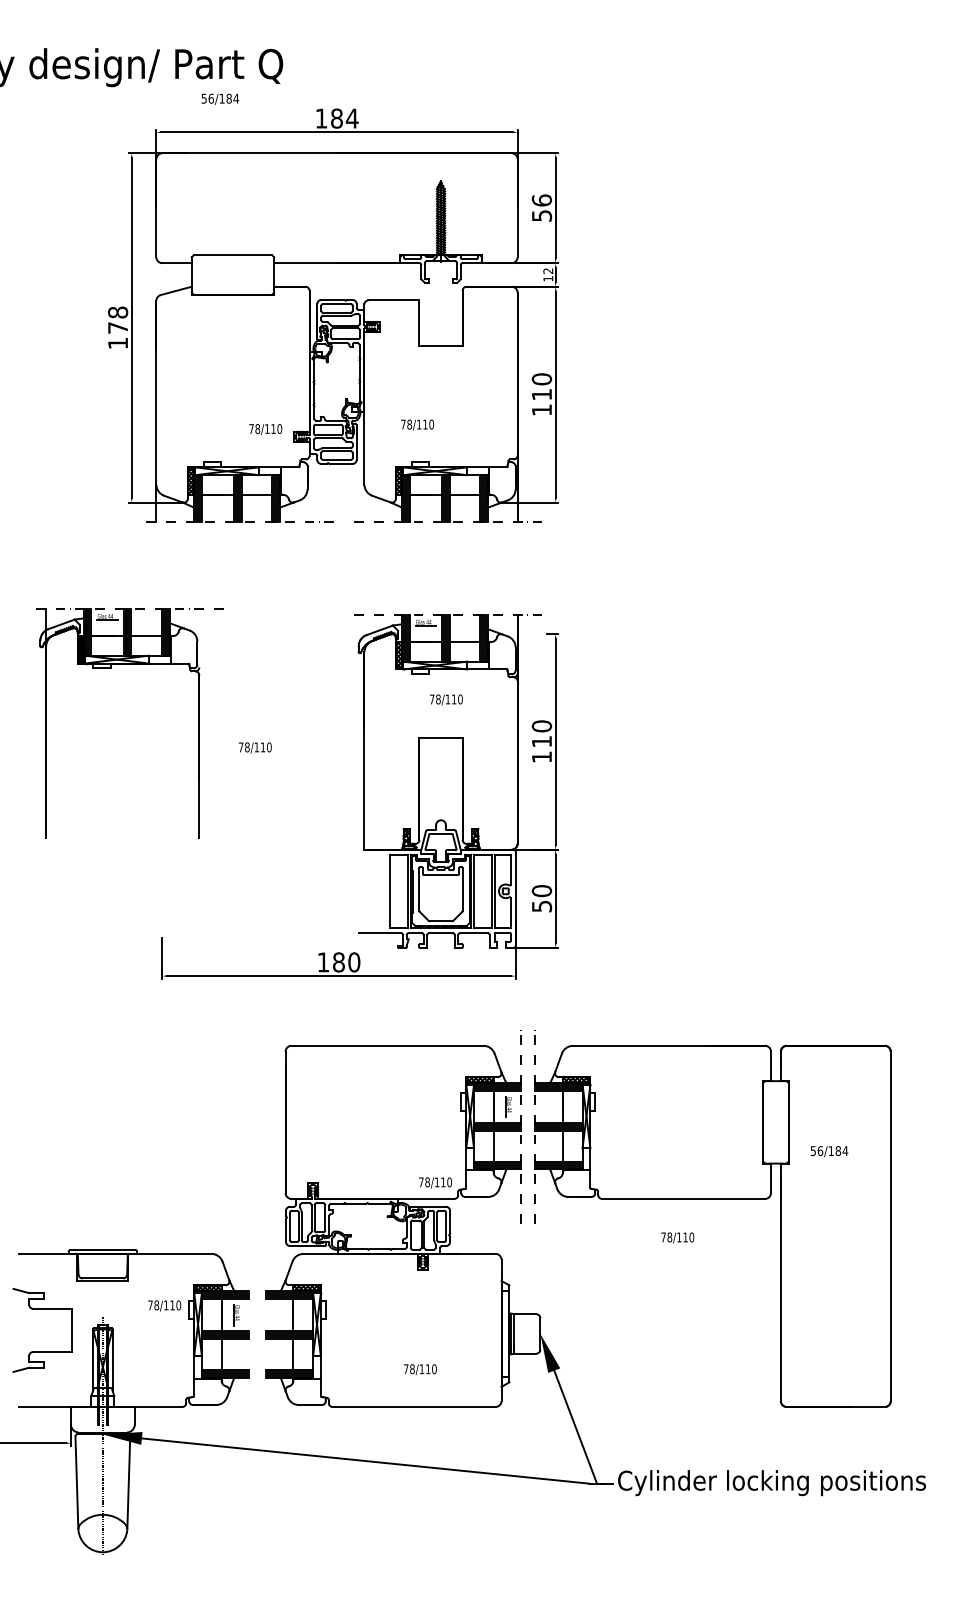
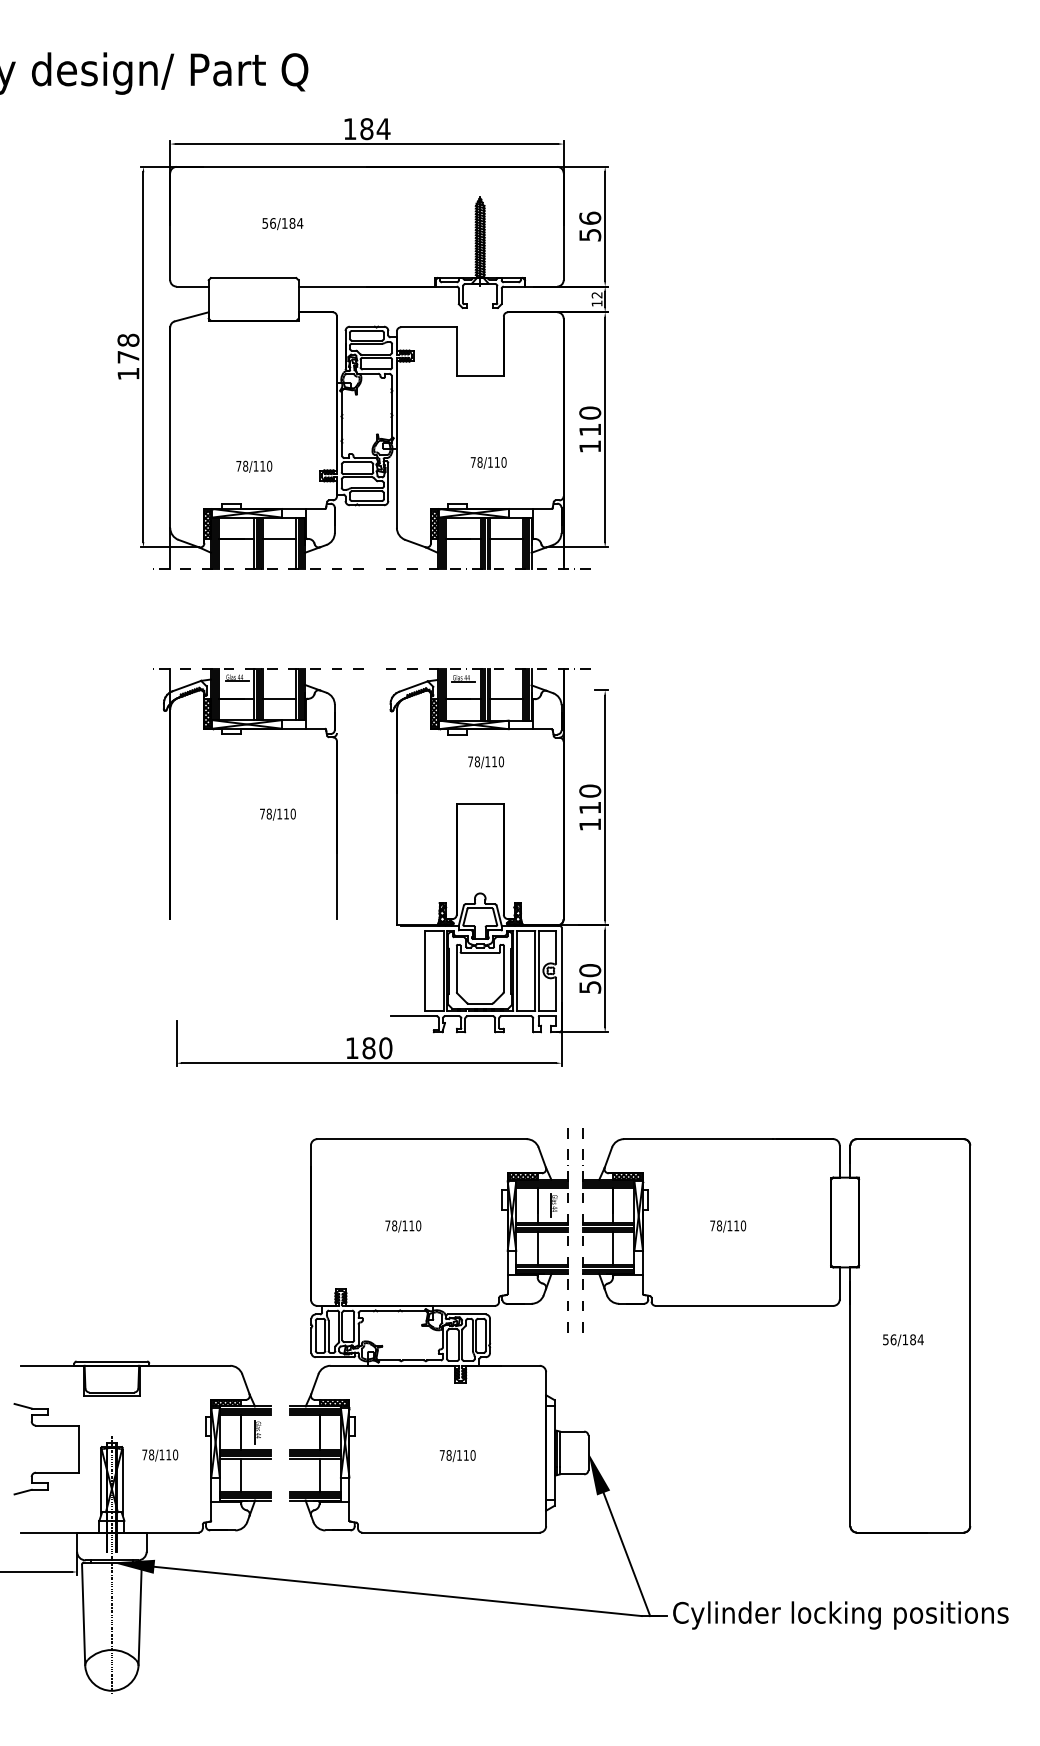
text: (220, 99) -> (282, 224), moved
text: (417, 424) -> (488, 462), moved
text: (265, 429) -> (254, 466), moved
part: (111, 668) -> (241, 734), moved
text: (829, 1151) -> (903, 1340), moved
text: (435, 1182) -> (403, 1226), moved
text: (678, 1238) -> (728, 1226), moved
text: (164, 1305) -> (160, 1455), moved
text: (420, 1369) -> (457, 1455), moved

